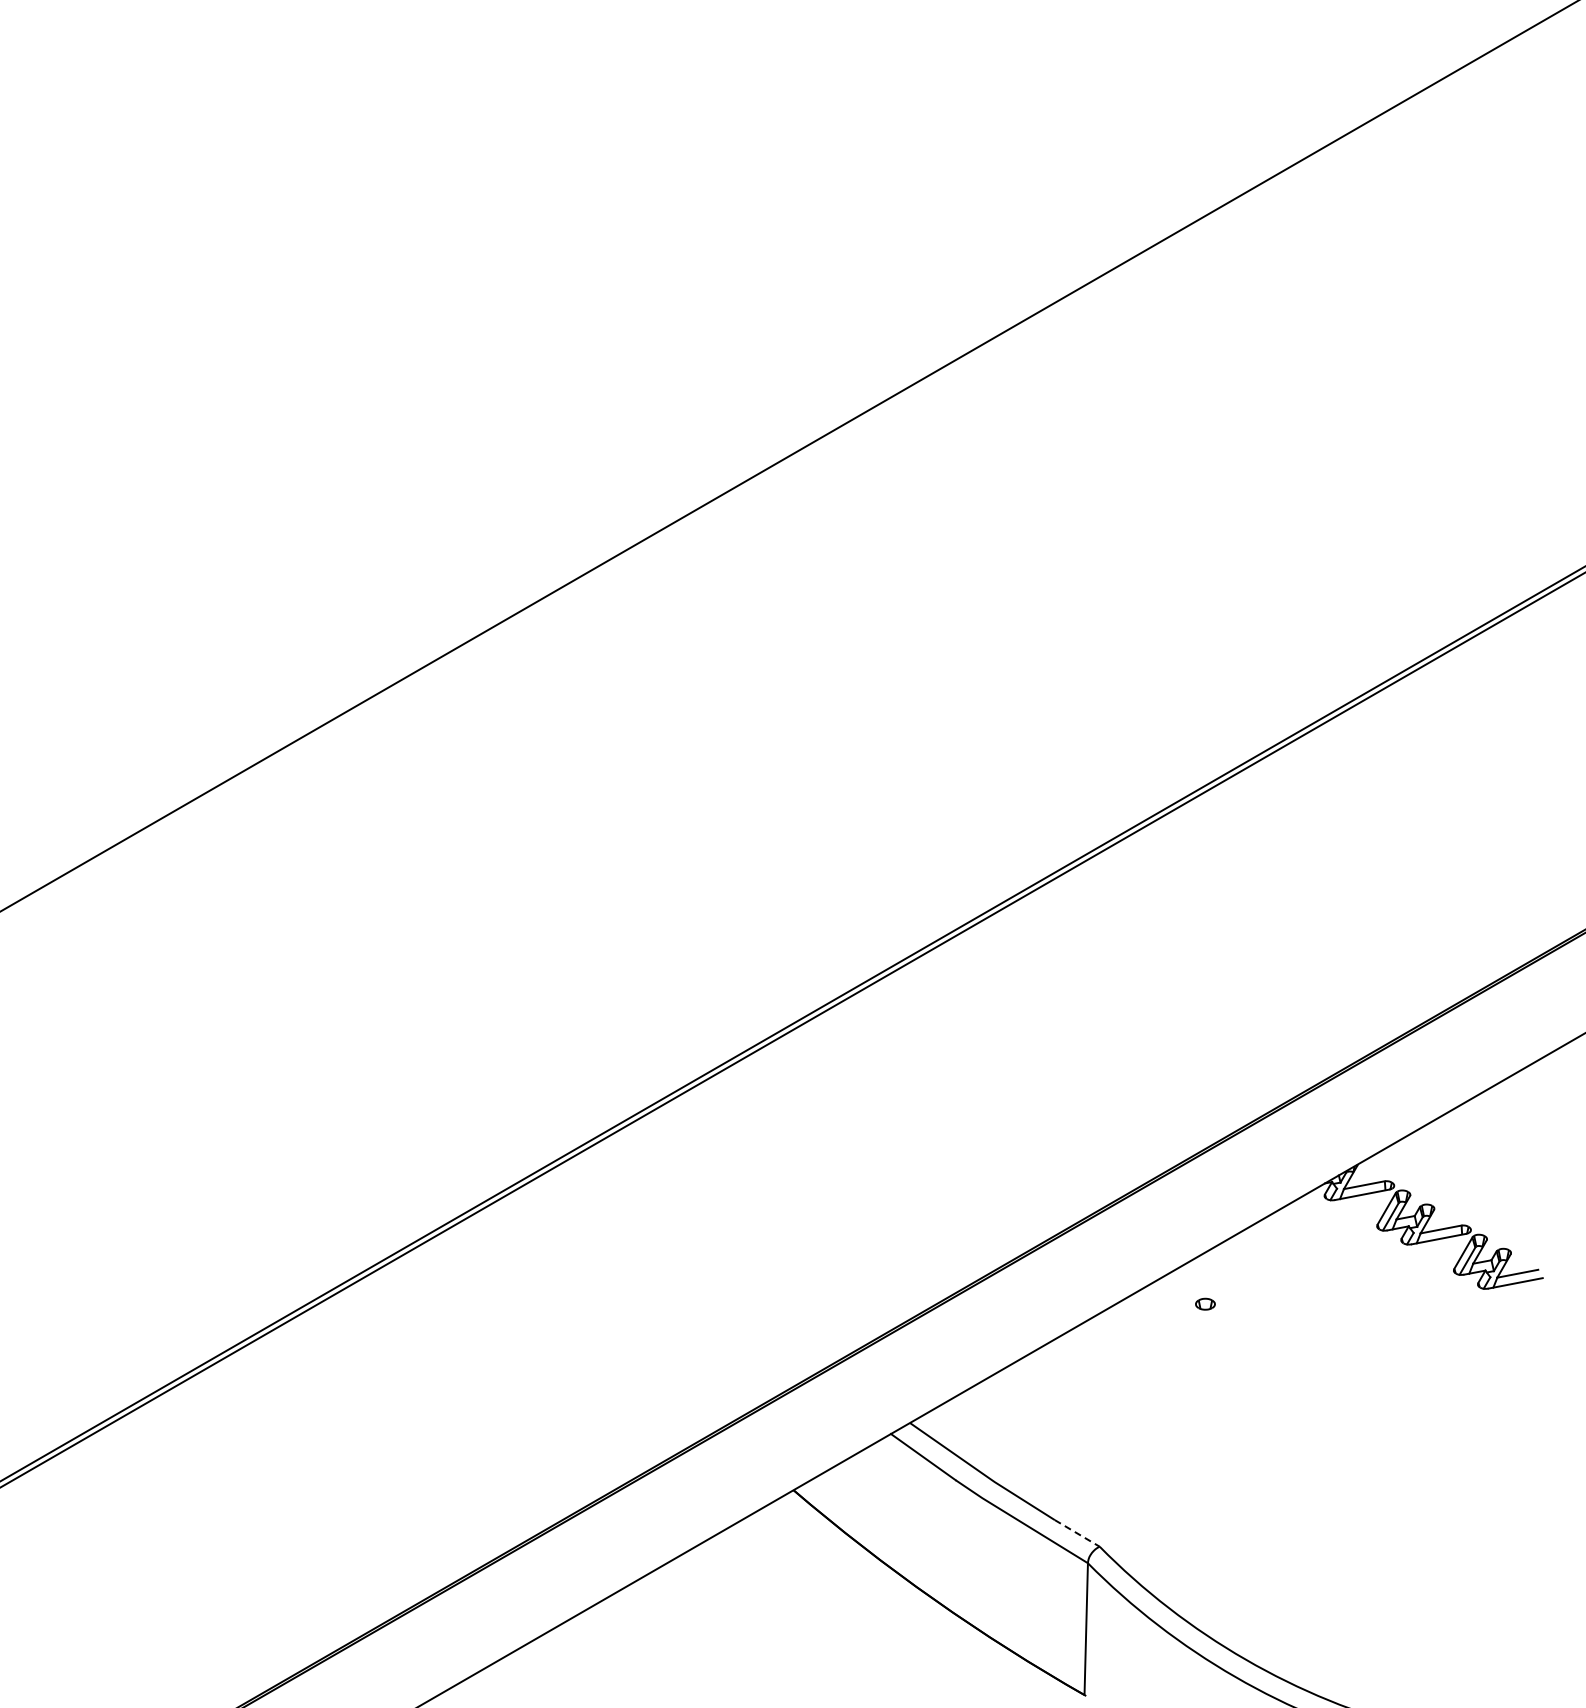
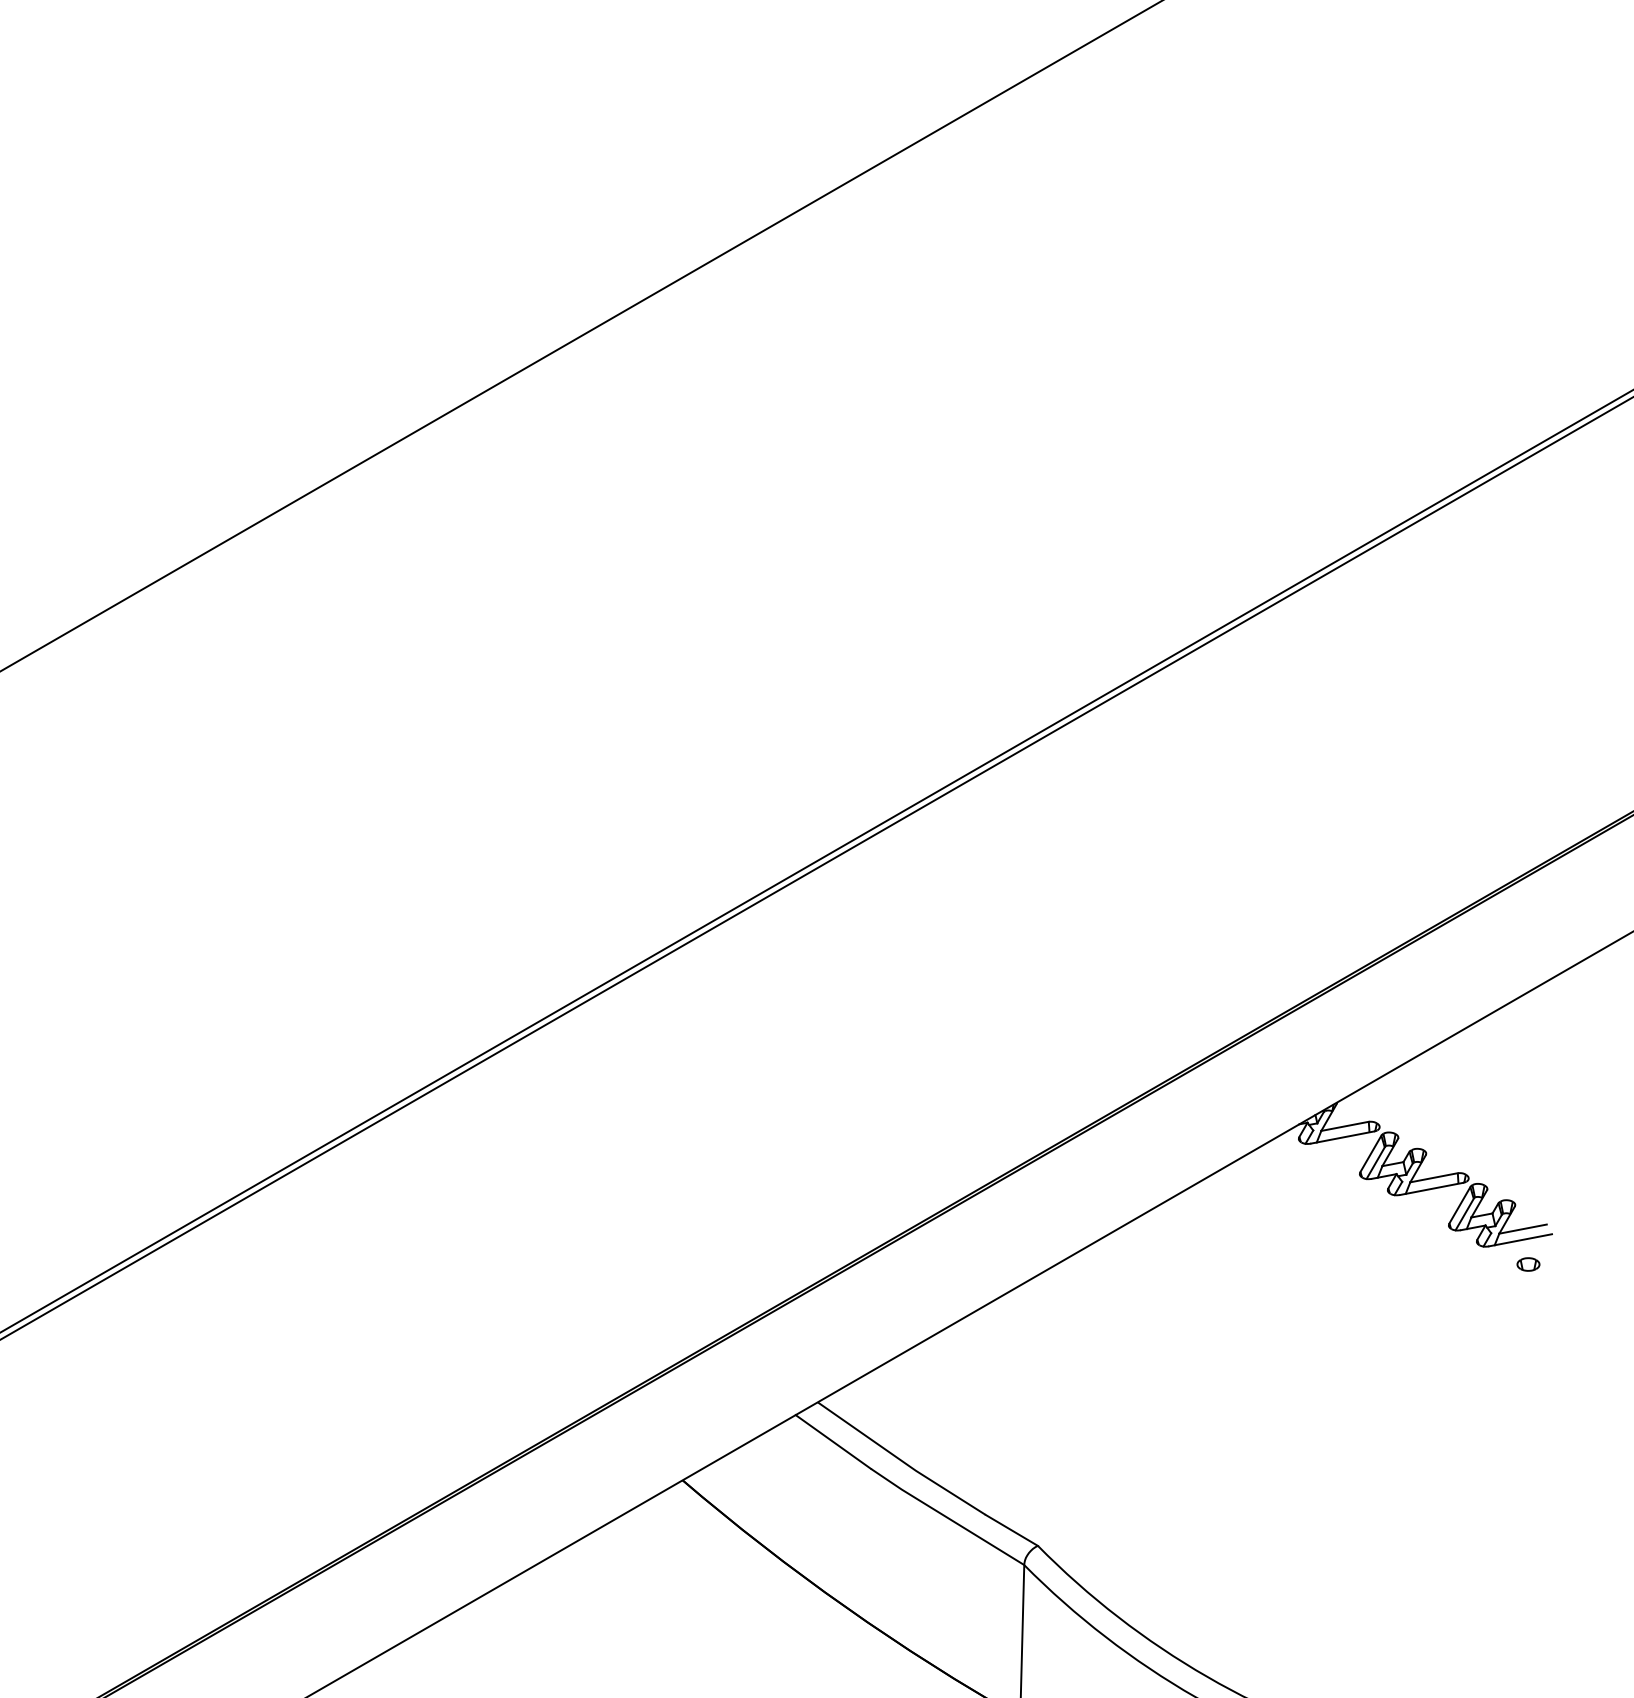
part: (1205, 1303) -> (1528, 1263), moved
line: (1077, 1533) -> (1012, 1530), dashed -> solid

